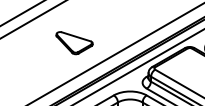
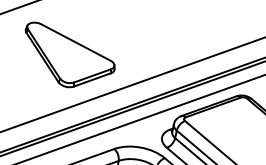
part: (74, 42) -> (68, 56), size x1.67

